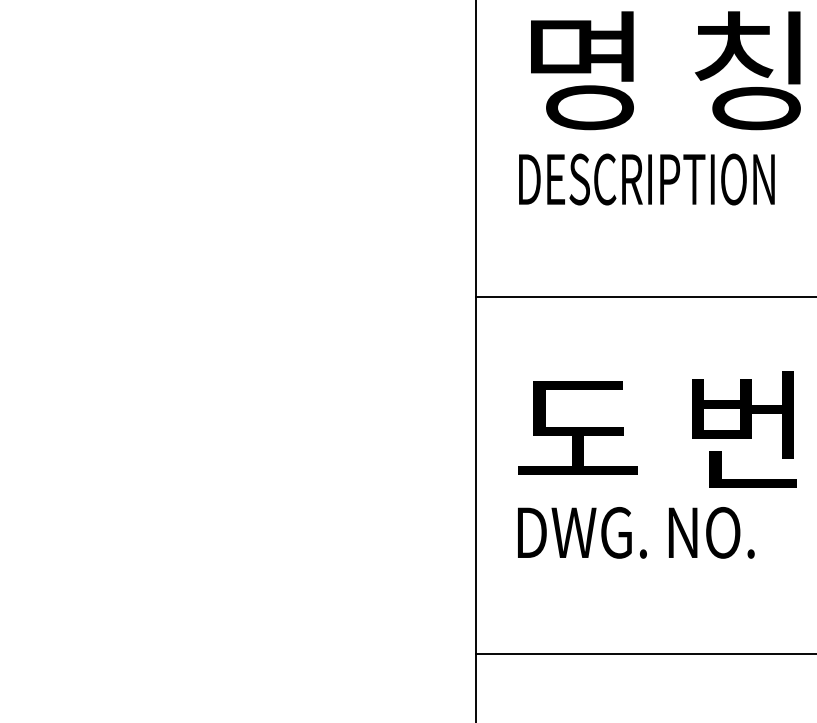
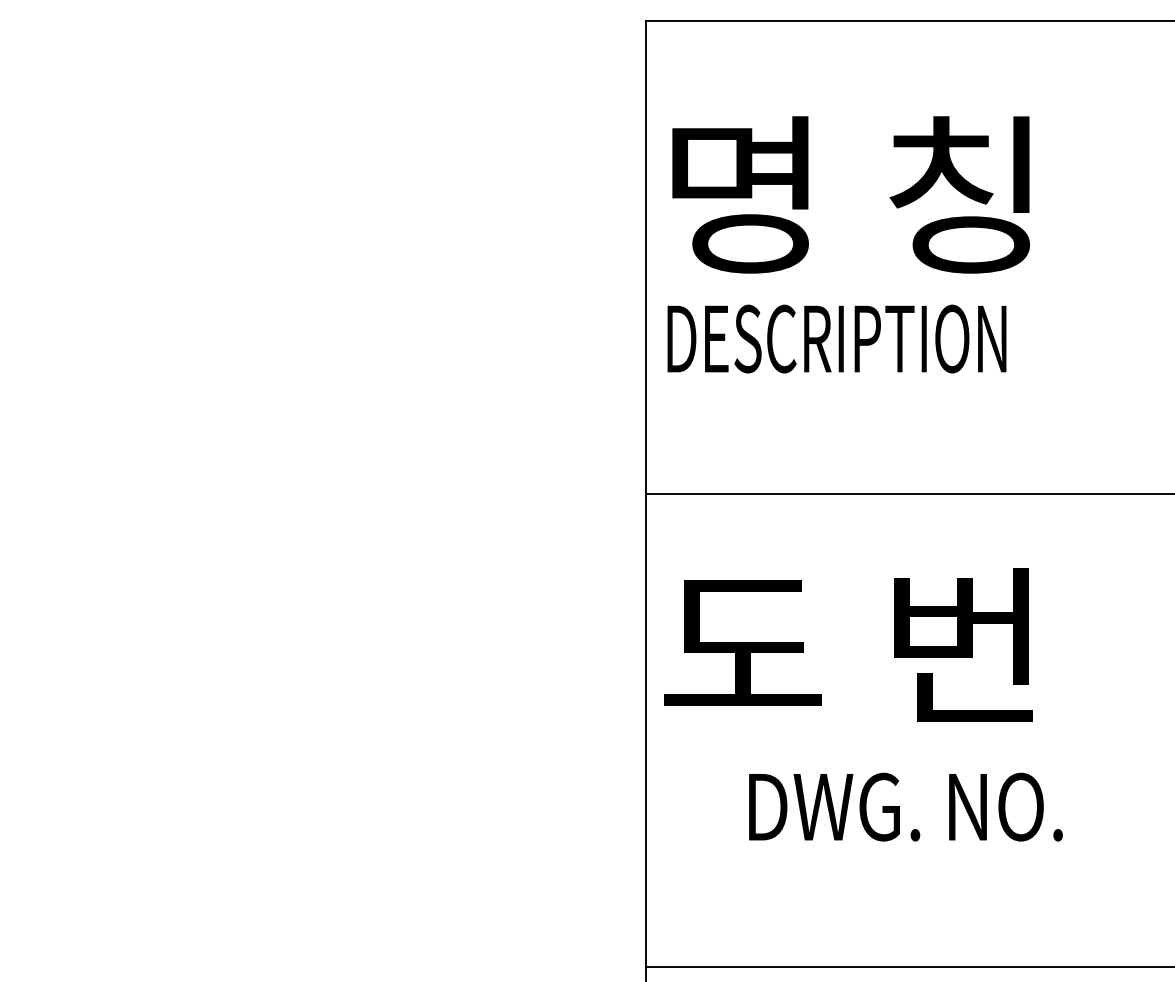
text: (665, 70) -> (850, 194), moved
text: (646, 179) -> (836, 338), moved
text: (657, 428) -> (848, 644), moved
text: (635, 532) -> (905, 806), moved

